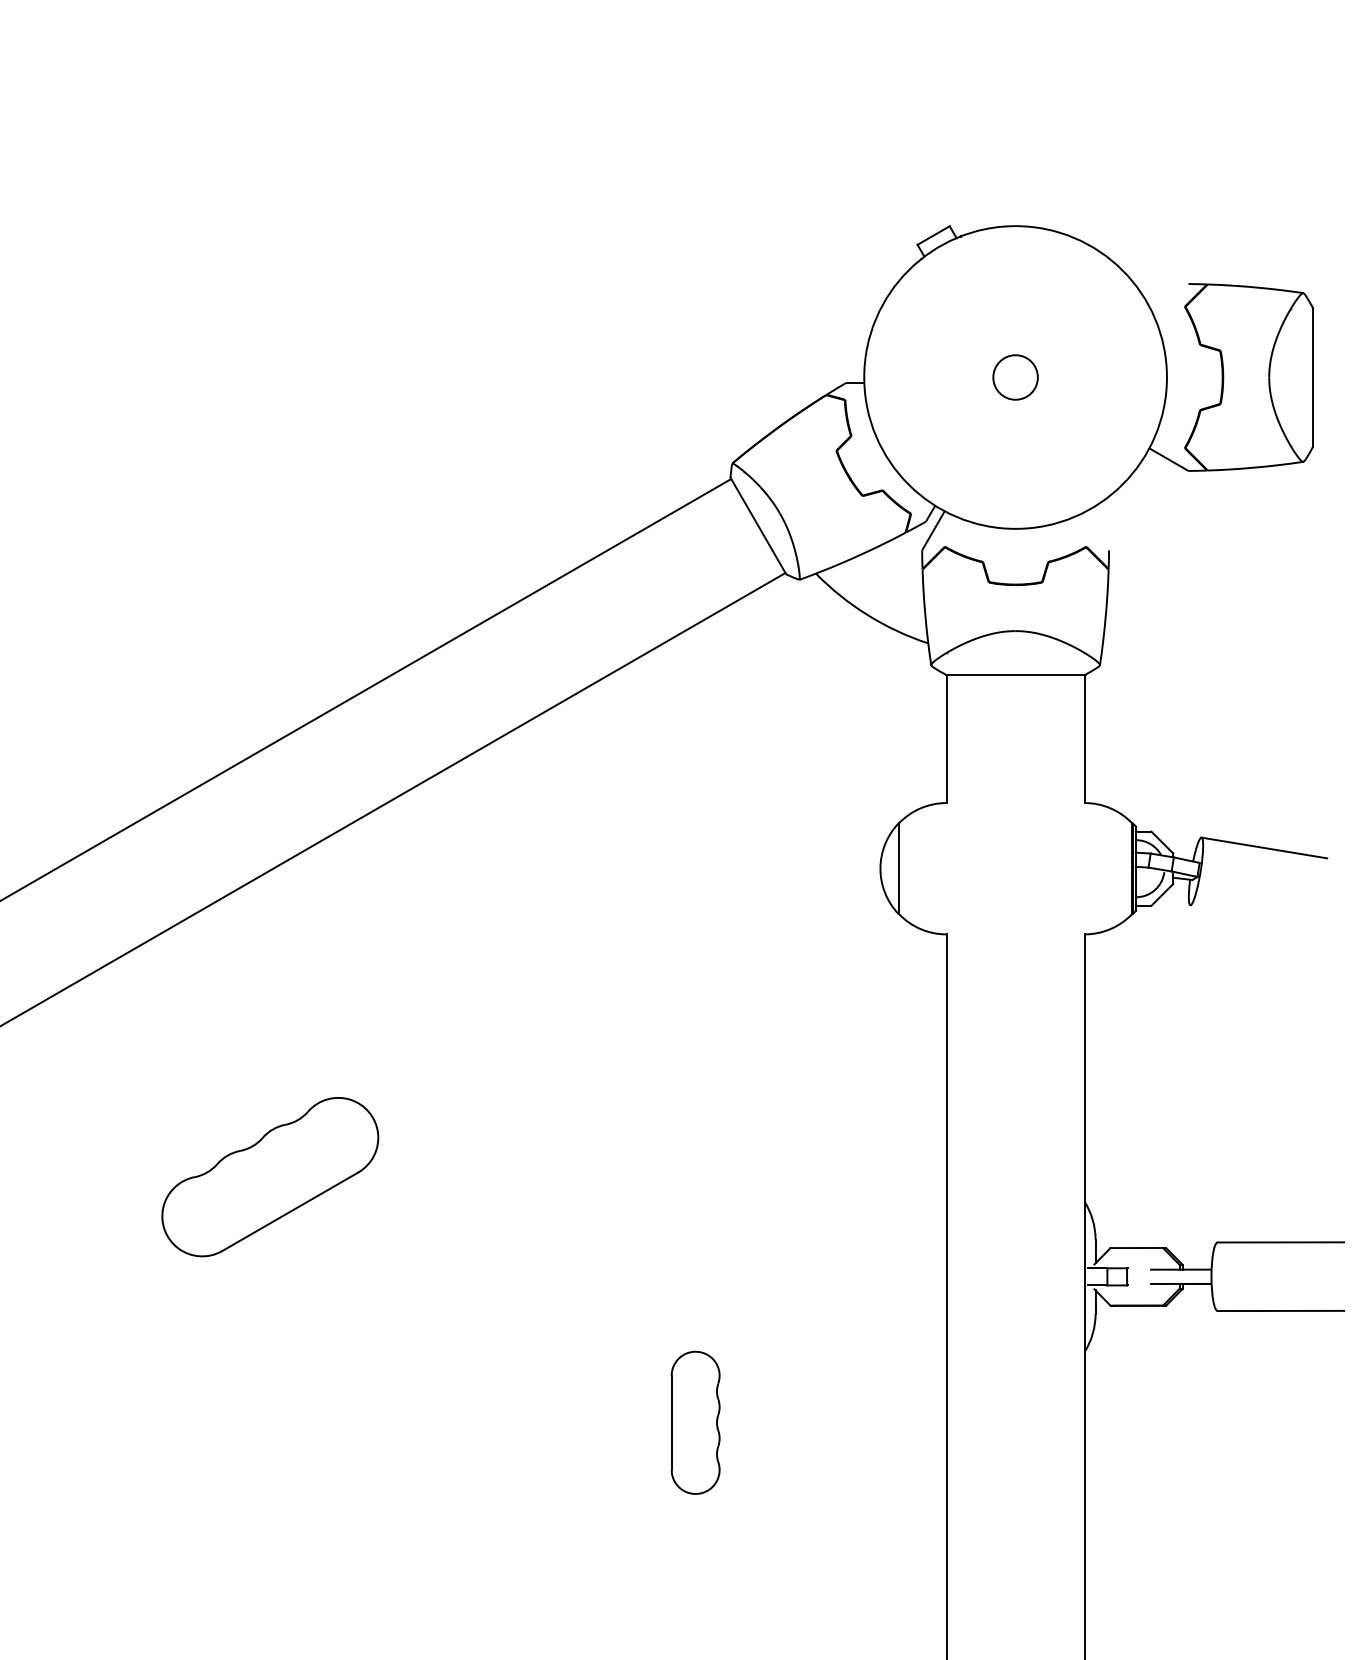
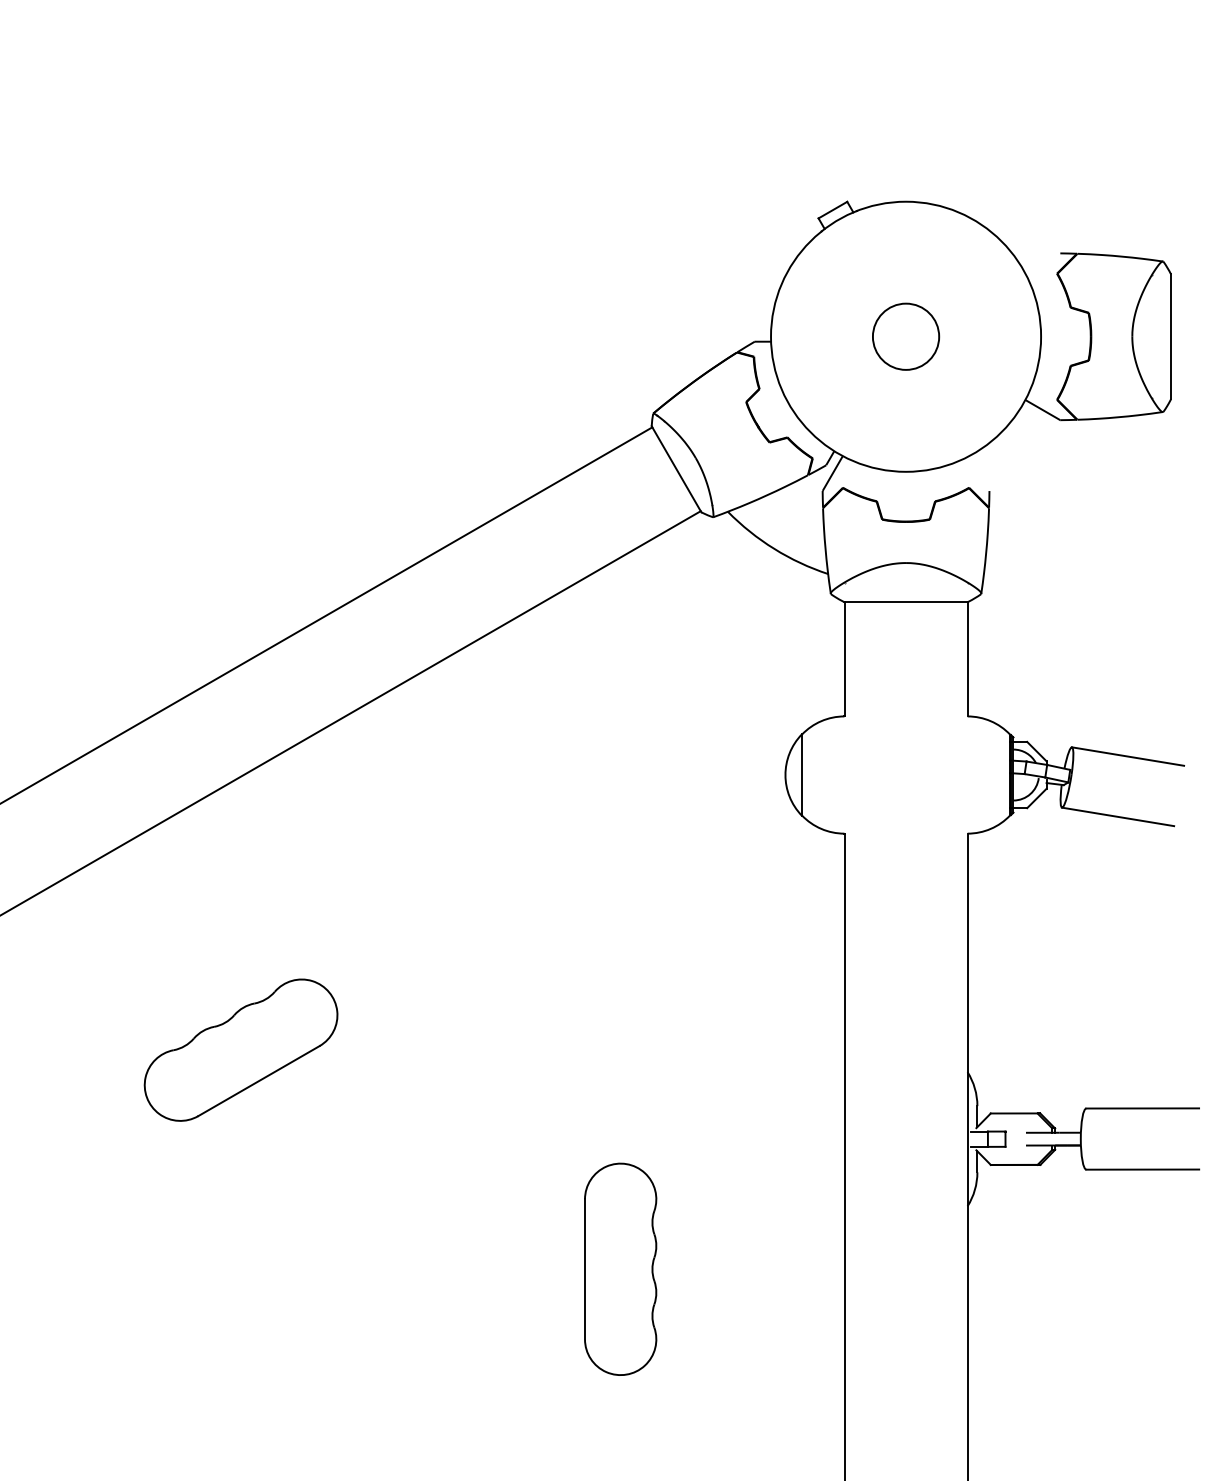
circle: (1015, 377) -> (905, 336), size x1.67
line: (1253, 915) -> (1118, 816), added
part: (695, 1422) -> (620, 1269), size x1.67

